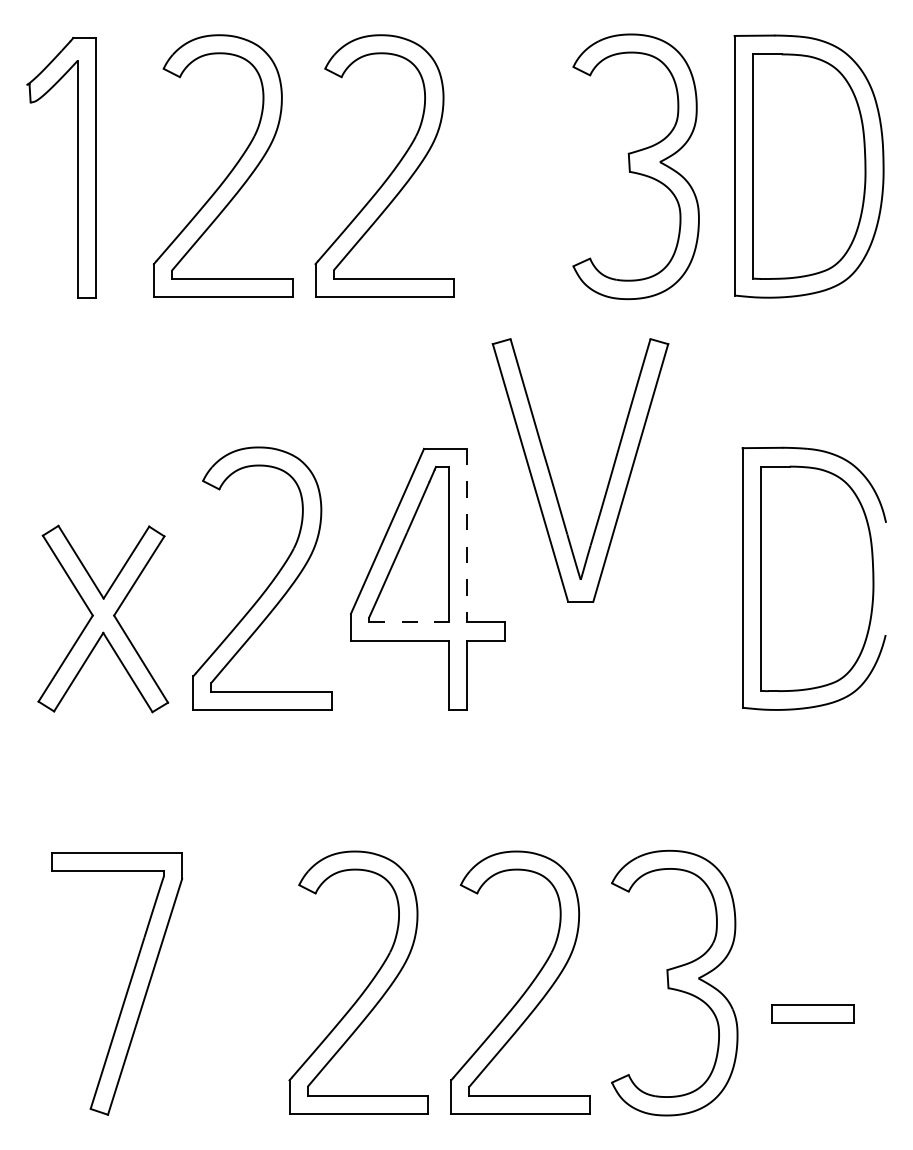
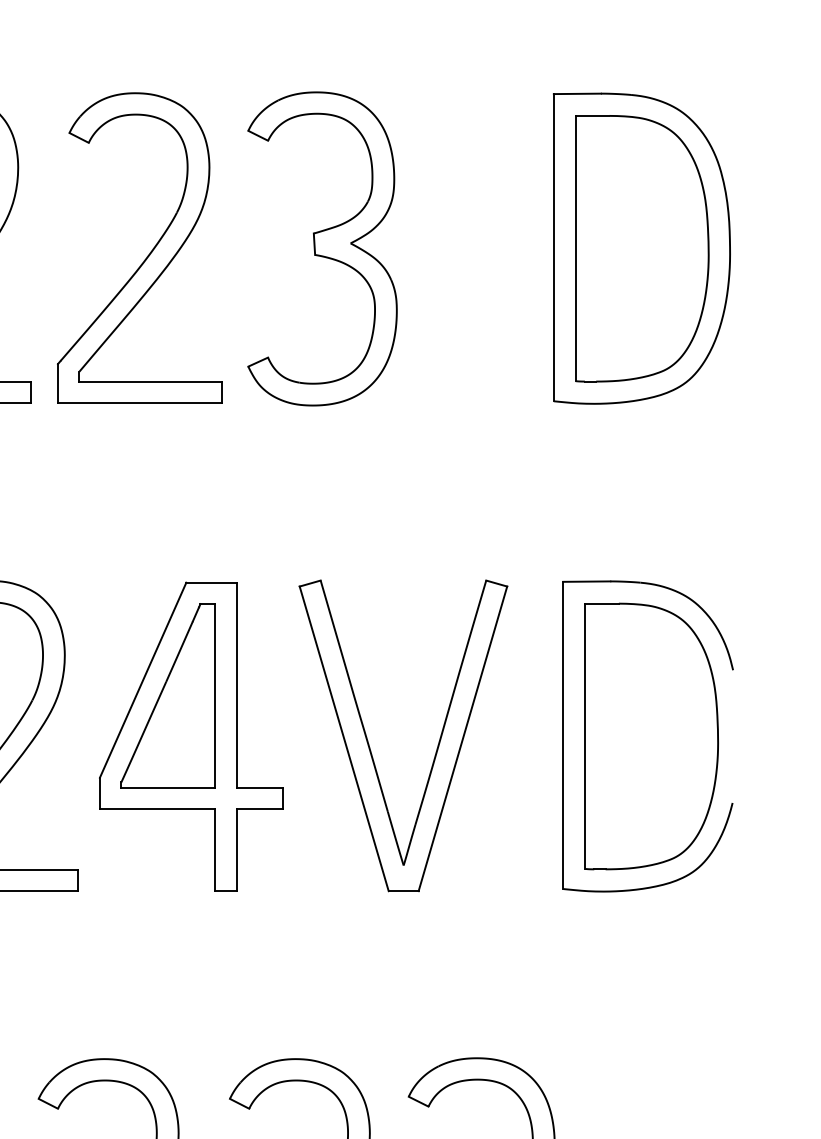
part: (635, 166) -> (321, 248), moved
part: (552, 478) -> (370, 745), moved
line: (467, 535) -> (237, 685), dashed -> solid
line: (408, 622) -> (167, 788), dashed -> solid

